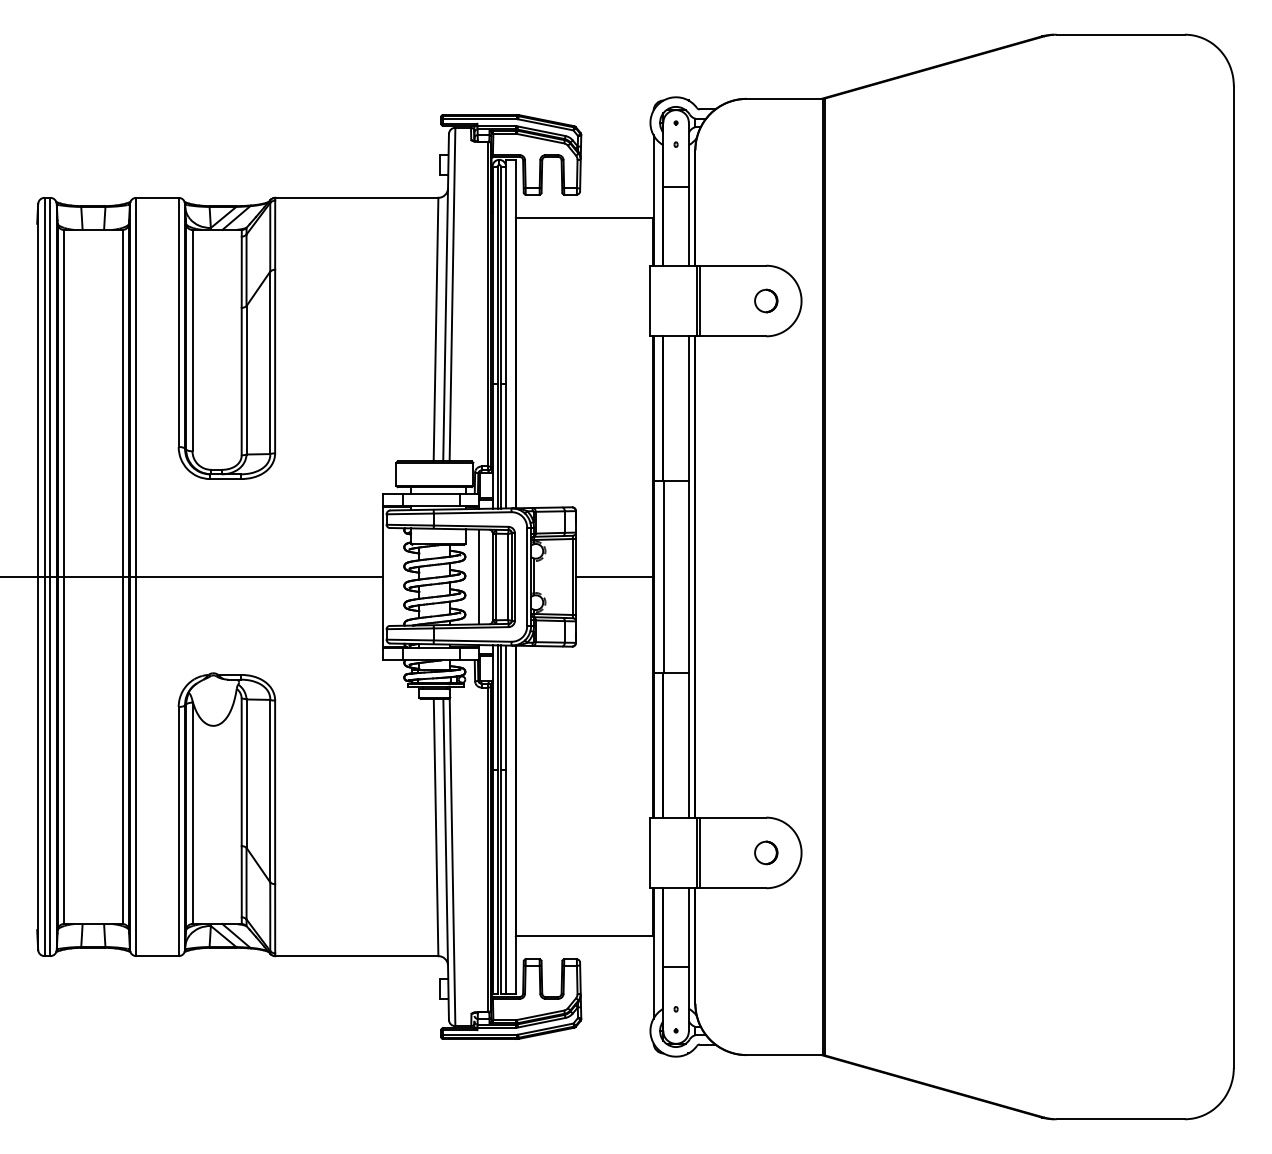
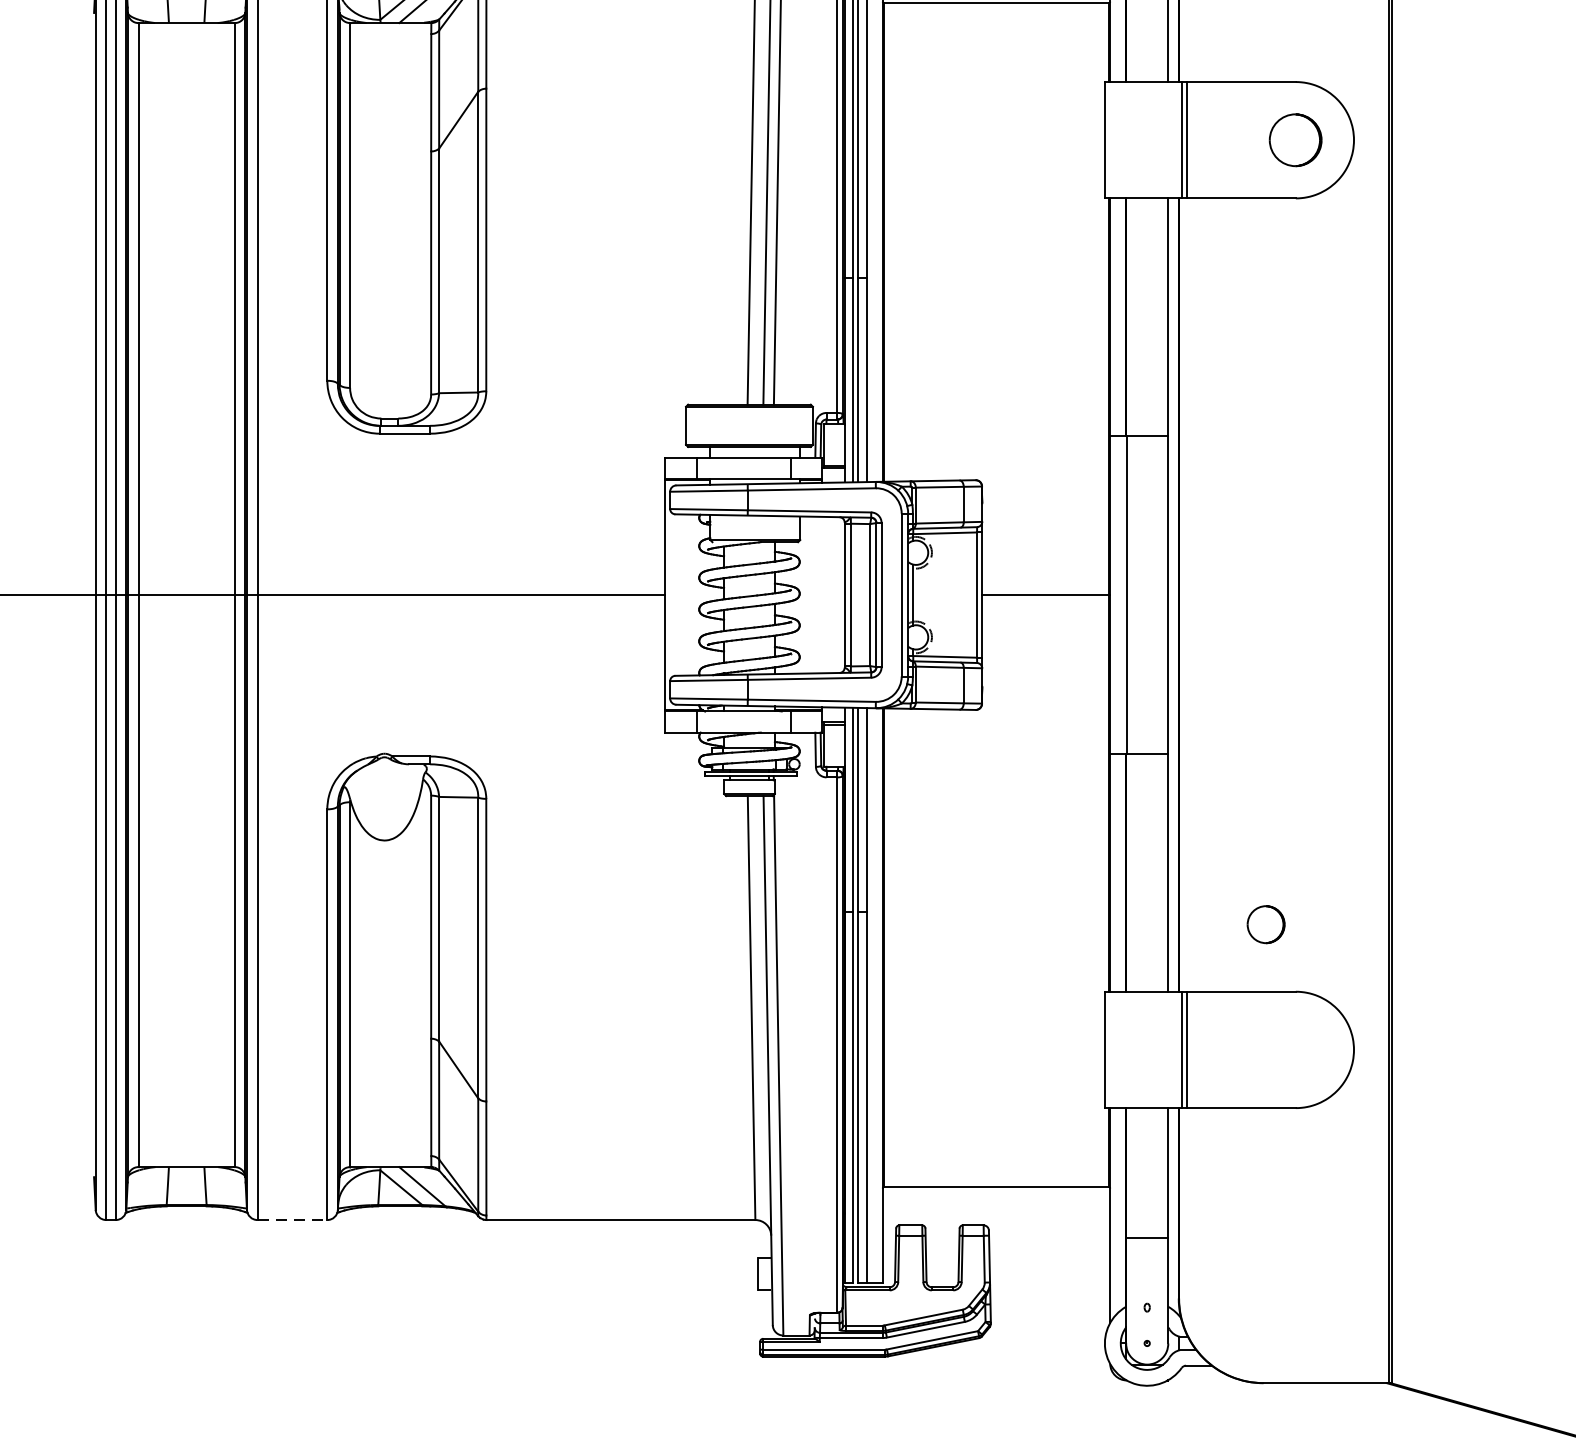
part: (766, 300) -> (1296, 139), size x1.4
line: (479, 576) -> (823, 594), removed
part: (766, 852) -> (1266, 923), moved
line: (158, 956) -> (294, 1220), solid -> dashed

